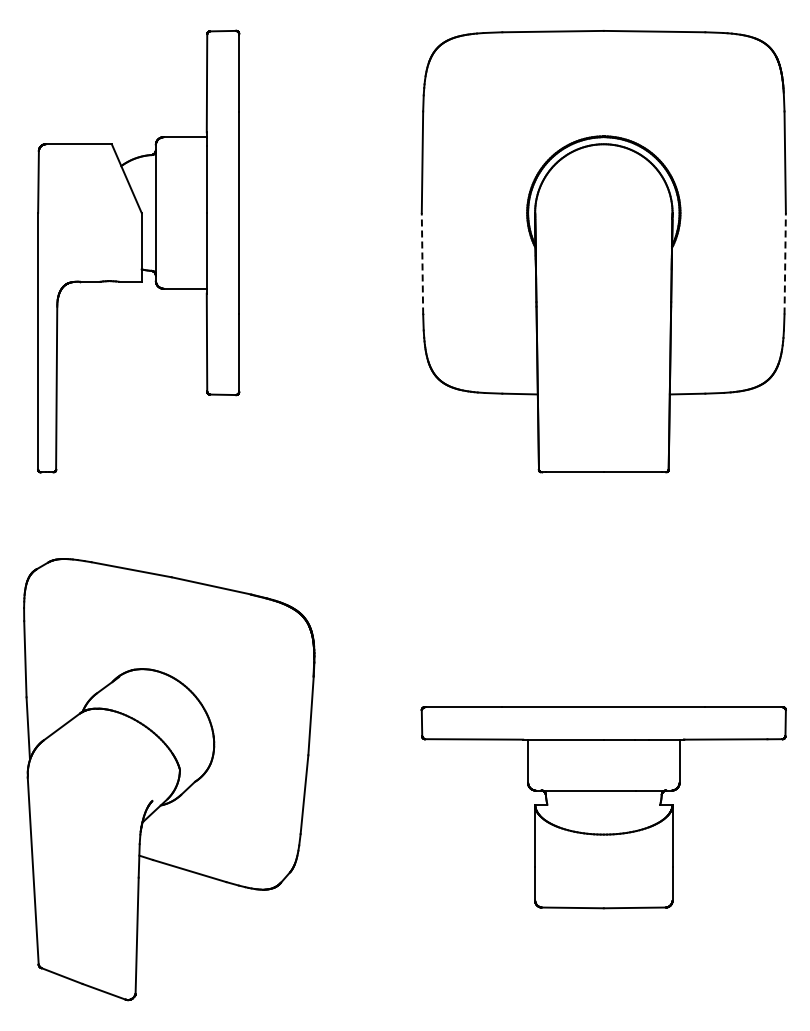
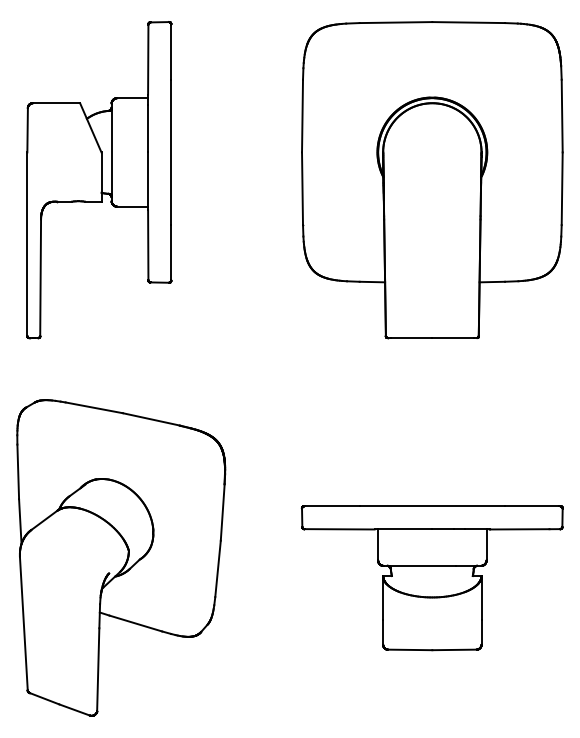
line: (422, 263) -> (302, 188), dashed -> solid
line: (785, 263) -> (562, 188), dashed -> solid

